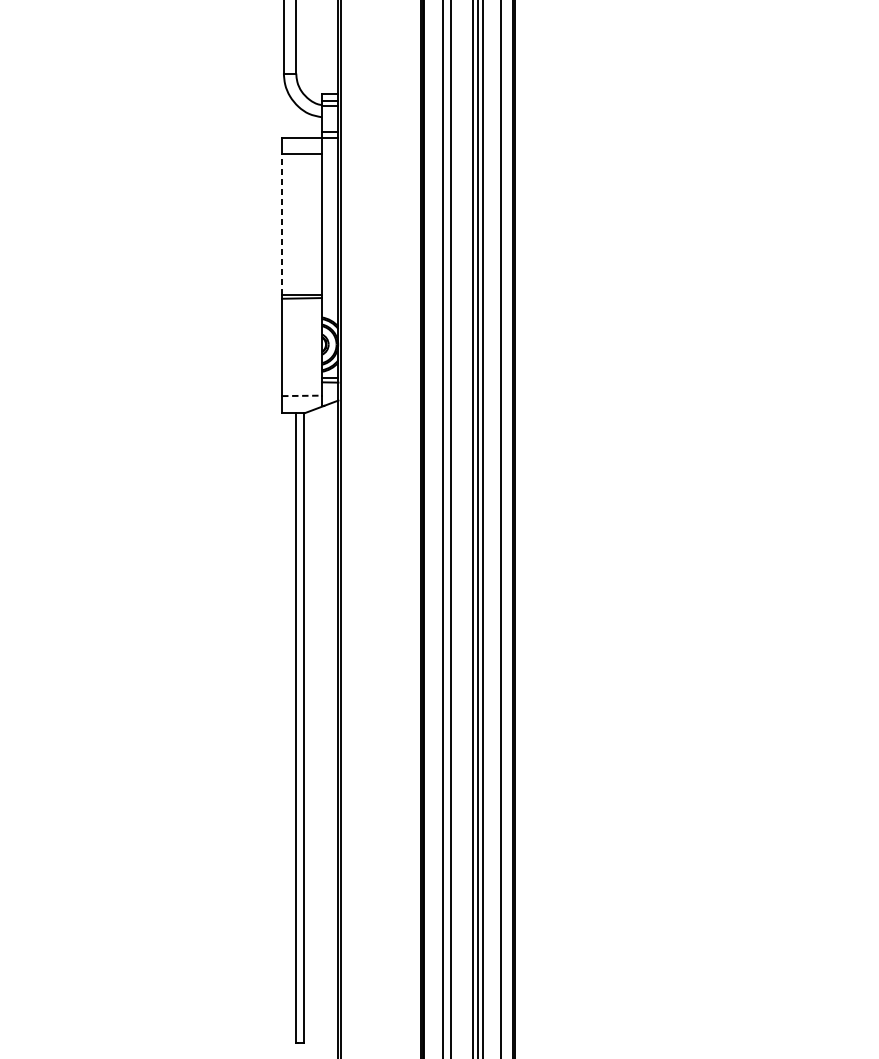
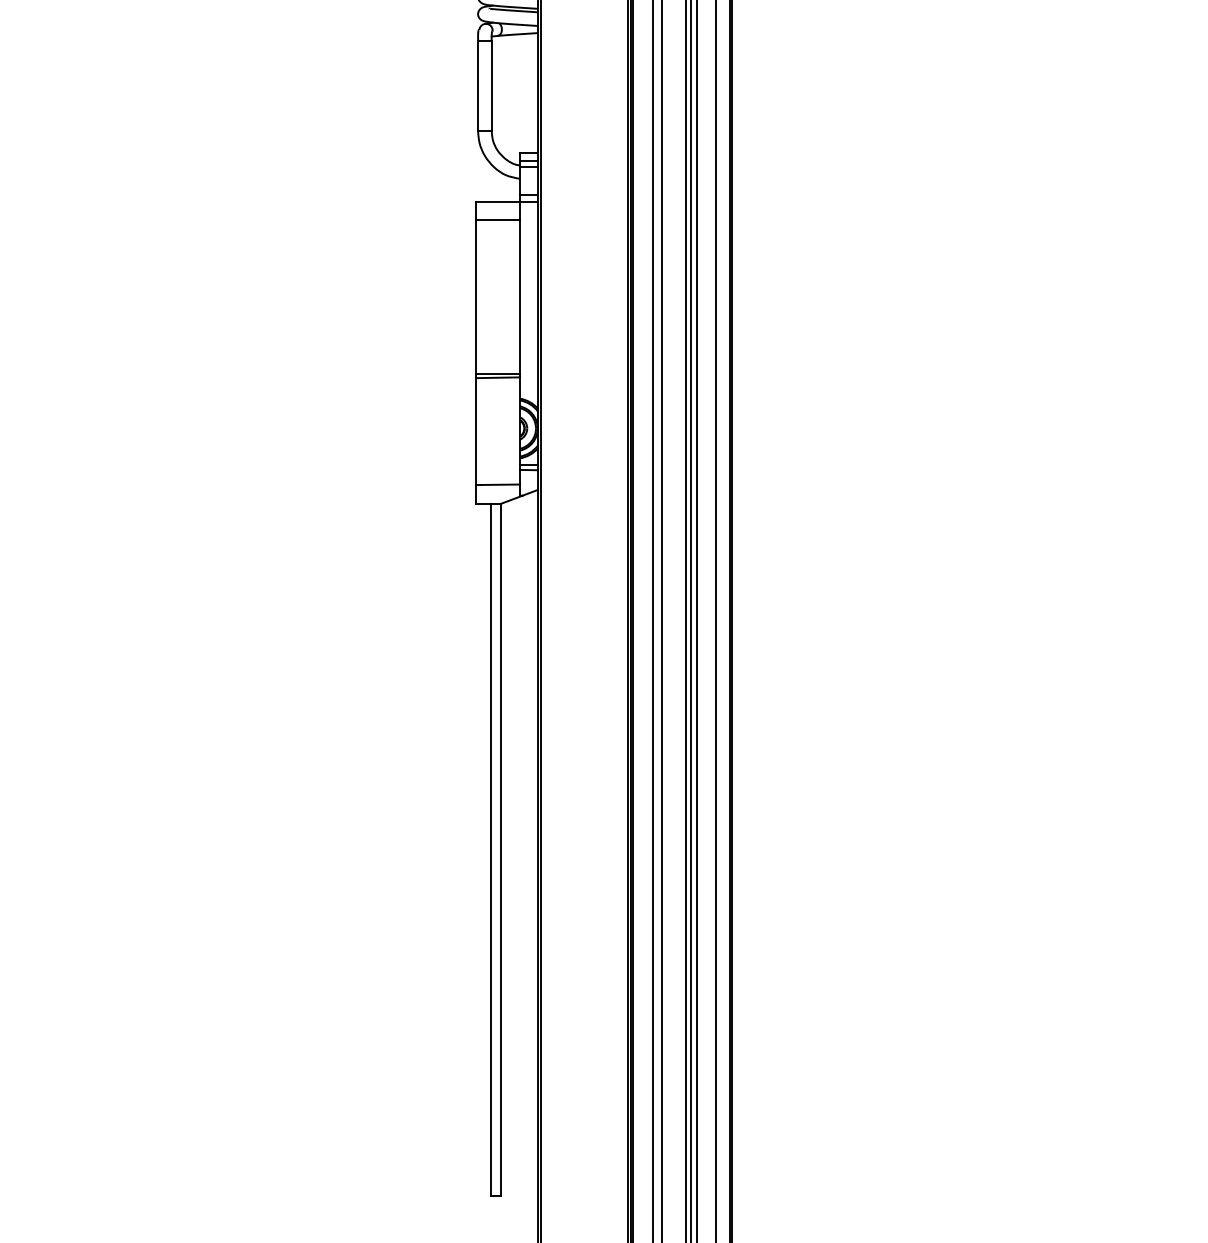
line: (282, 224) -> (476, 296), dashed -> solid
line: (302, 395) -> (498, 484), dashed -> solid

